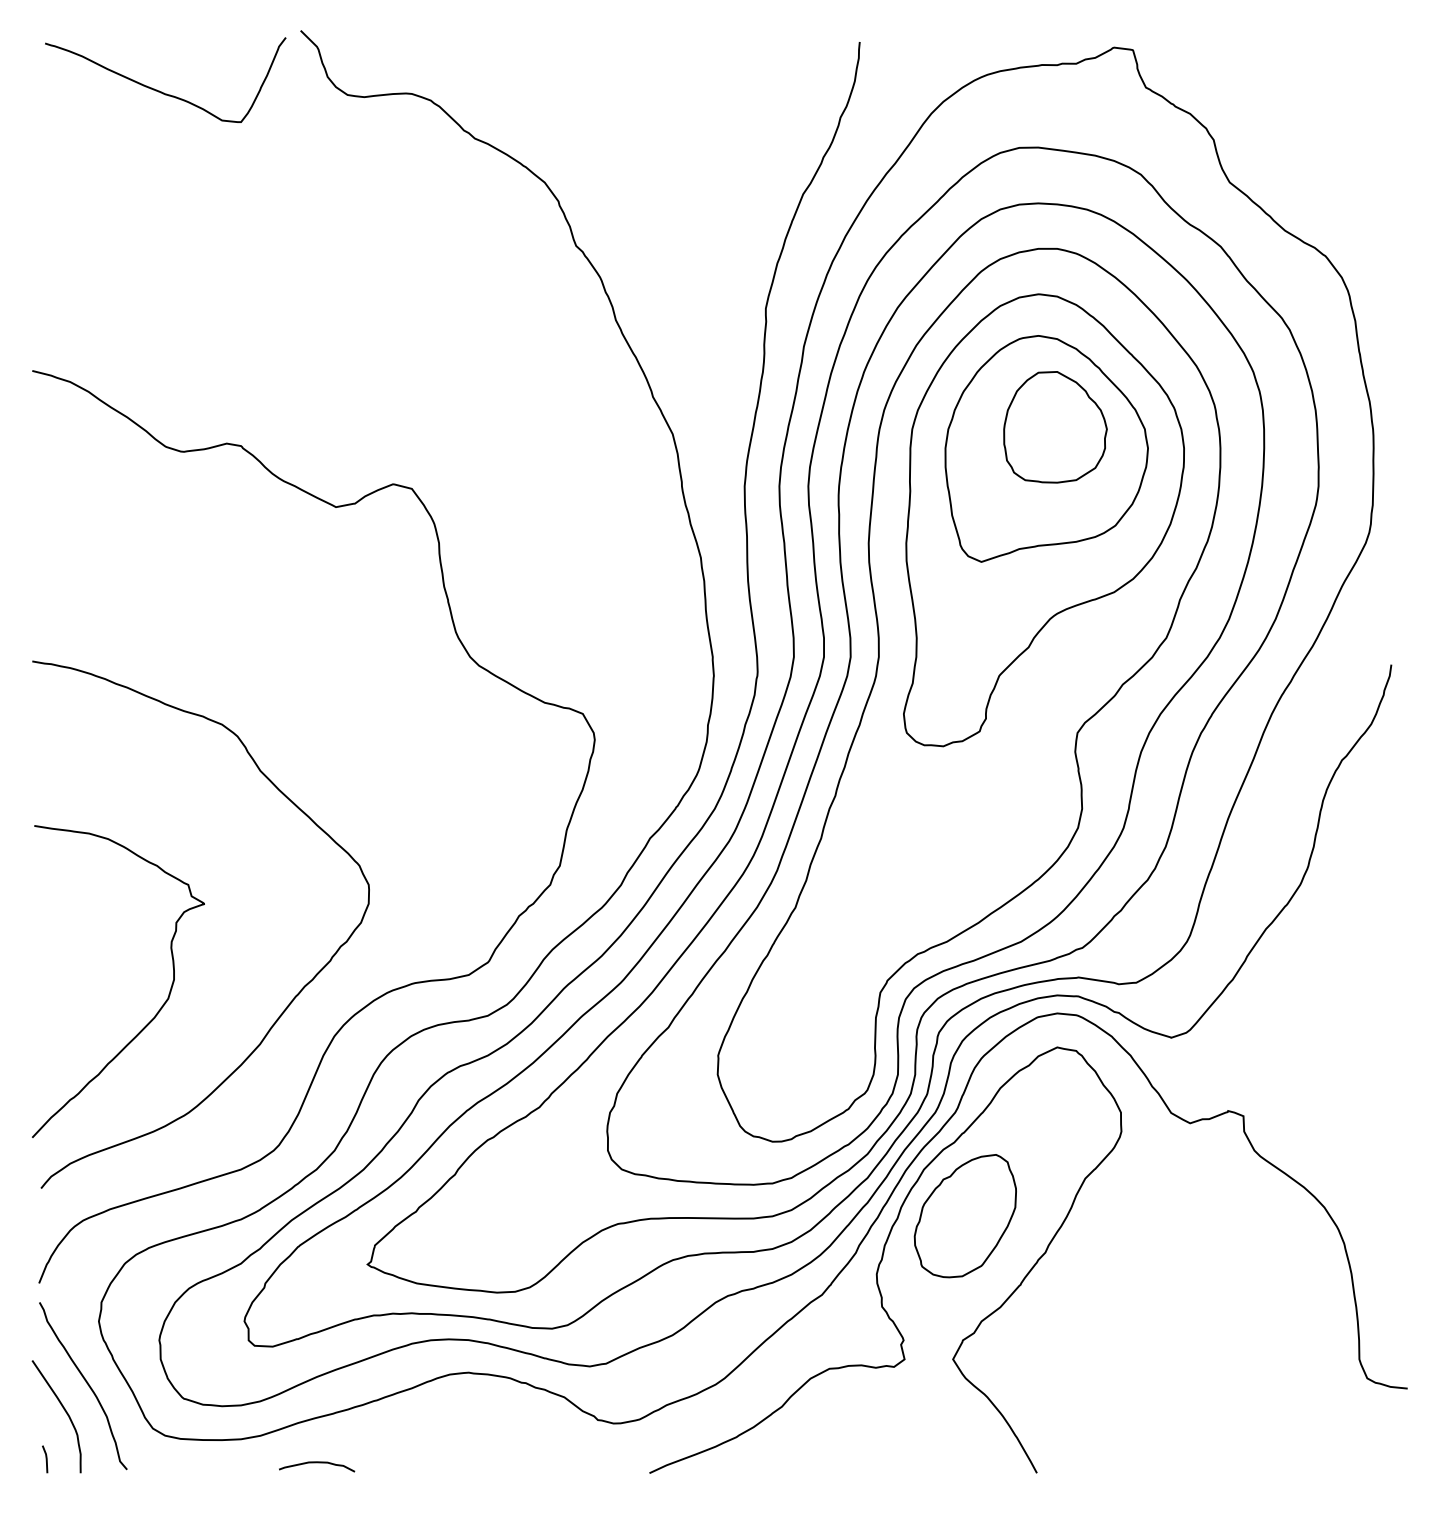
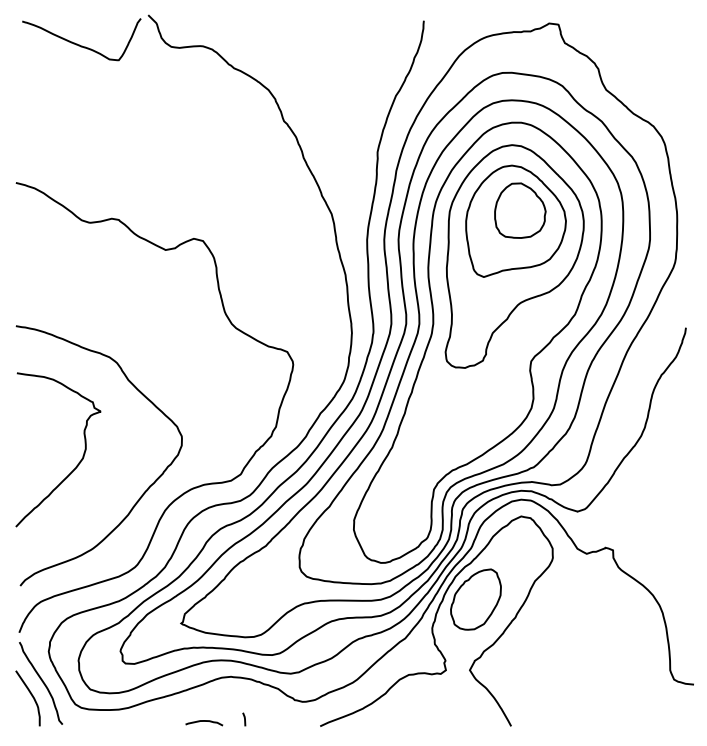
curve: (159, 1006) -> (78, 462), moved
line: (45, 1459) -> (244, 719), moved
curve: (317, 1463) -> (204, 721), moved

